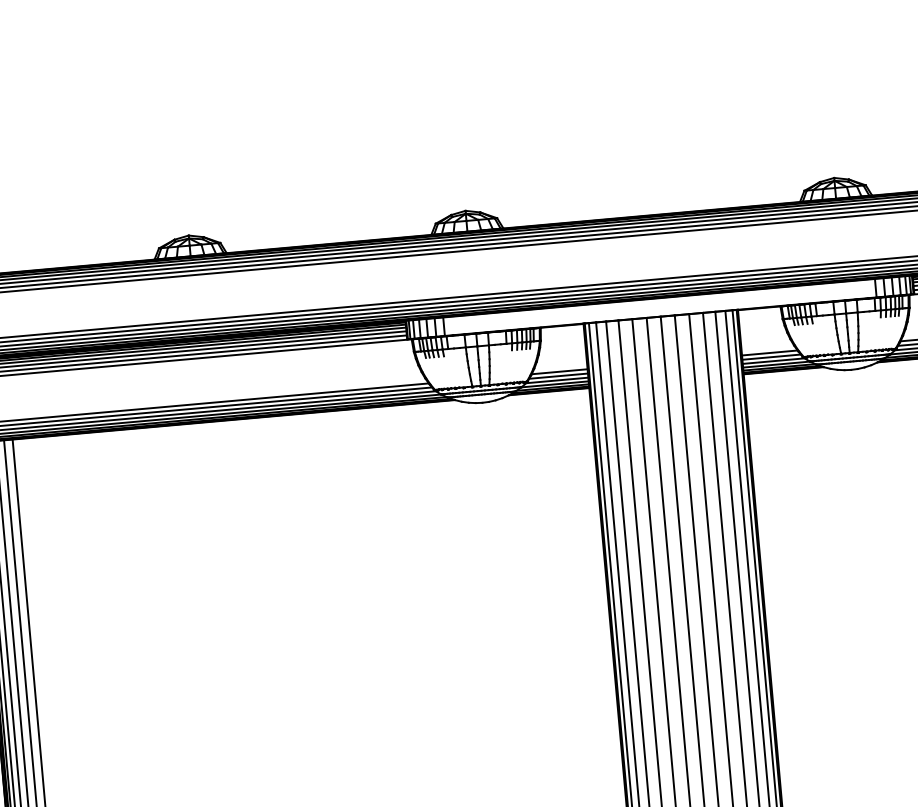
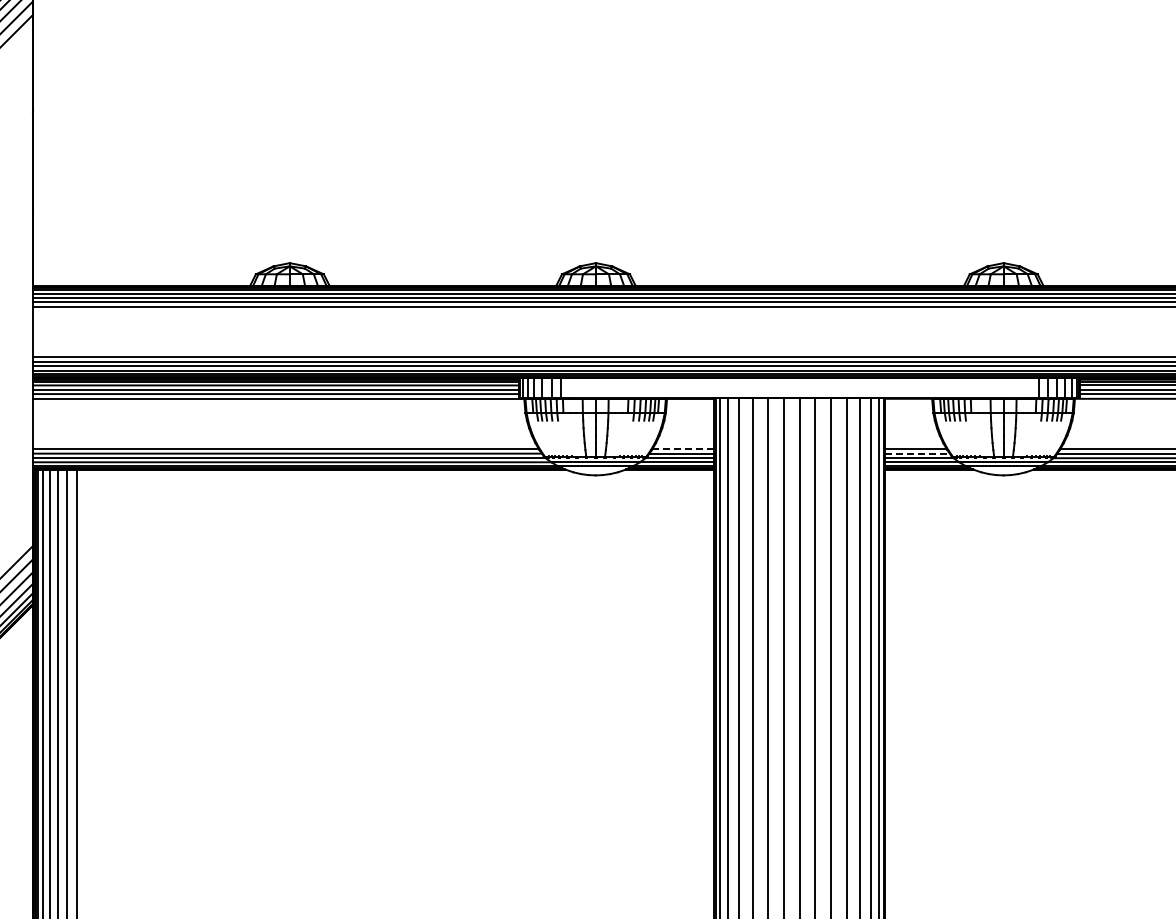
line: (772, 356) -> (918, 453), solid -> dashed
line: (559, 371) -> (683, 448), solid -> dashed

